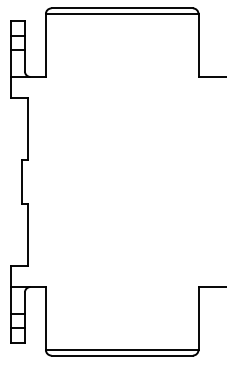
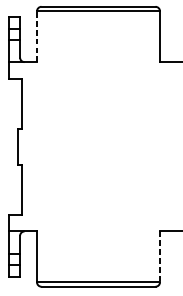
line: (45, 45) -> (36, 36), solid -> dashed
line: (198, 318) -> (160, 256), solid -> dashed

